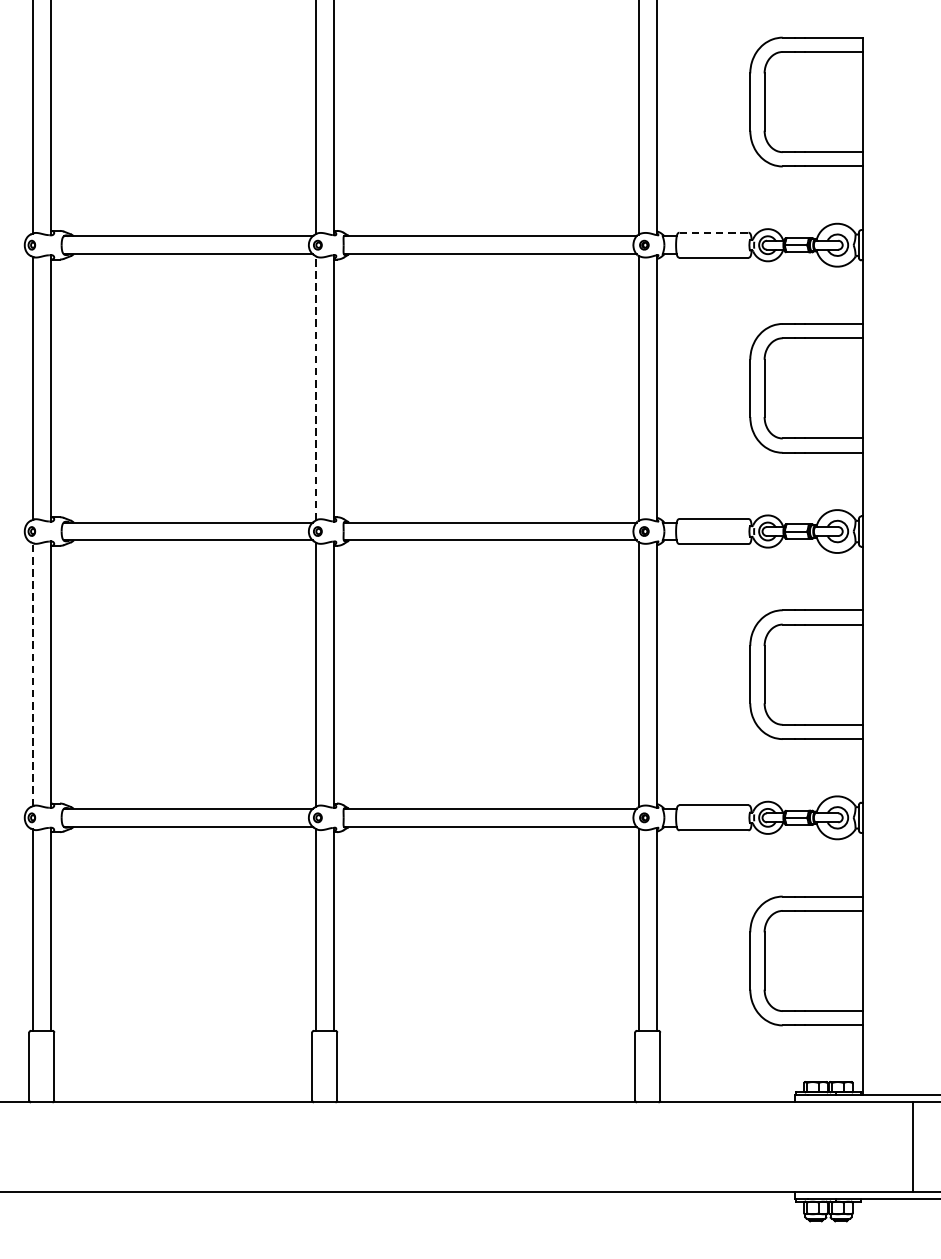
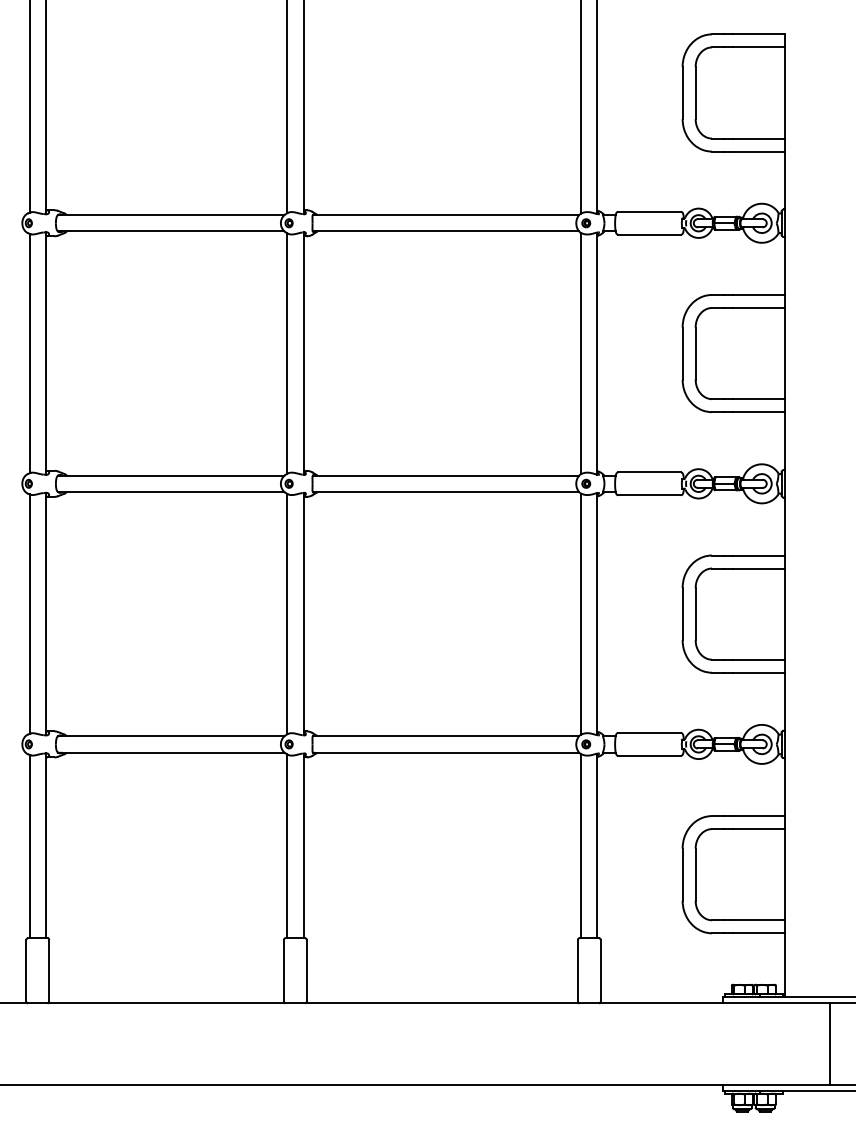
line: (714, 232) -> (650, 211), dashed -> solid
line: (316, 388) -> (287, 353), dashed -> solid
line: (32, 675) -> (29, 614), dashed -> solid

